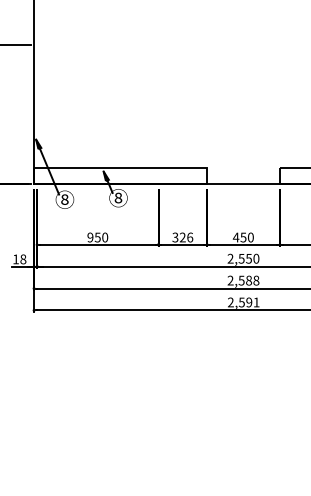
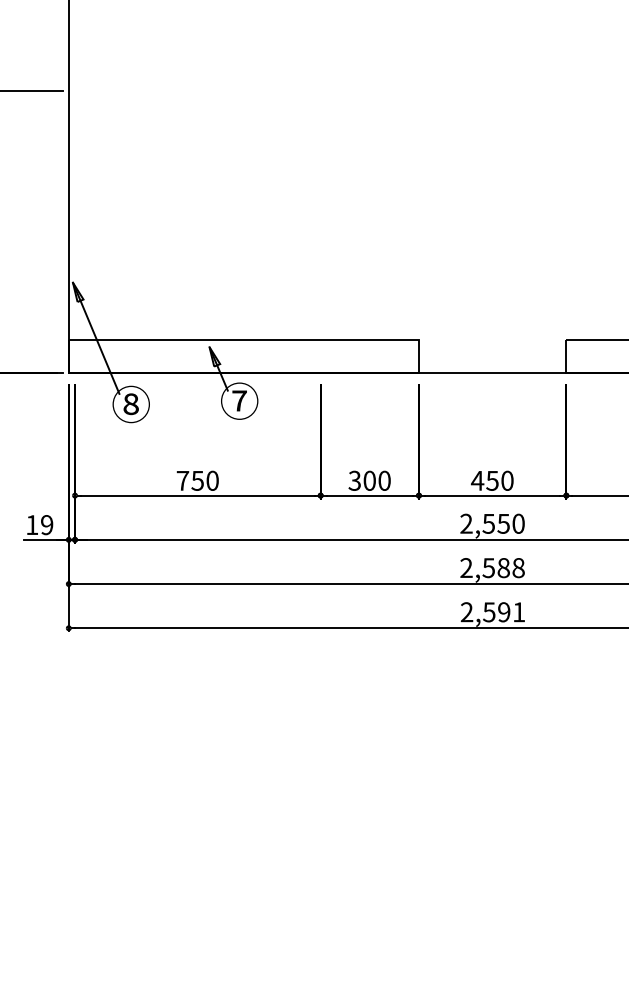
text: (118, 197) -> (239, 399), ⑧ -> ⑦
text: (90, 237) -> (182, 480), 950 -> 750
text: (186, 237) -> (377, 480), 326 -> 300
text: (23, 259) -> (47, 525), 18 -> 19

